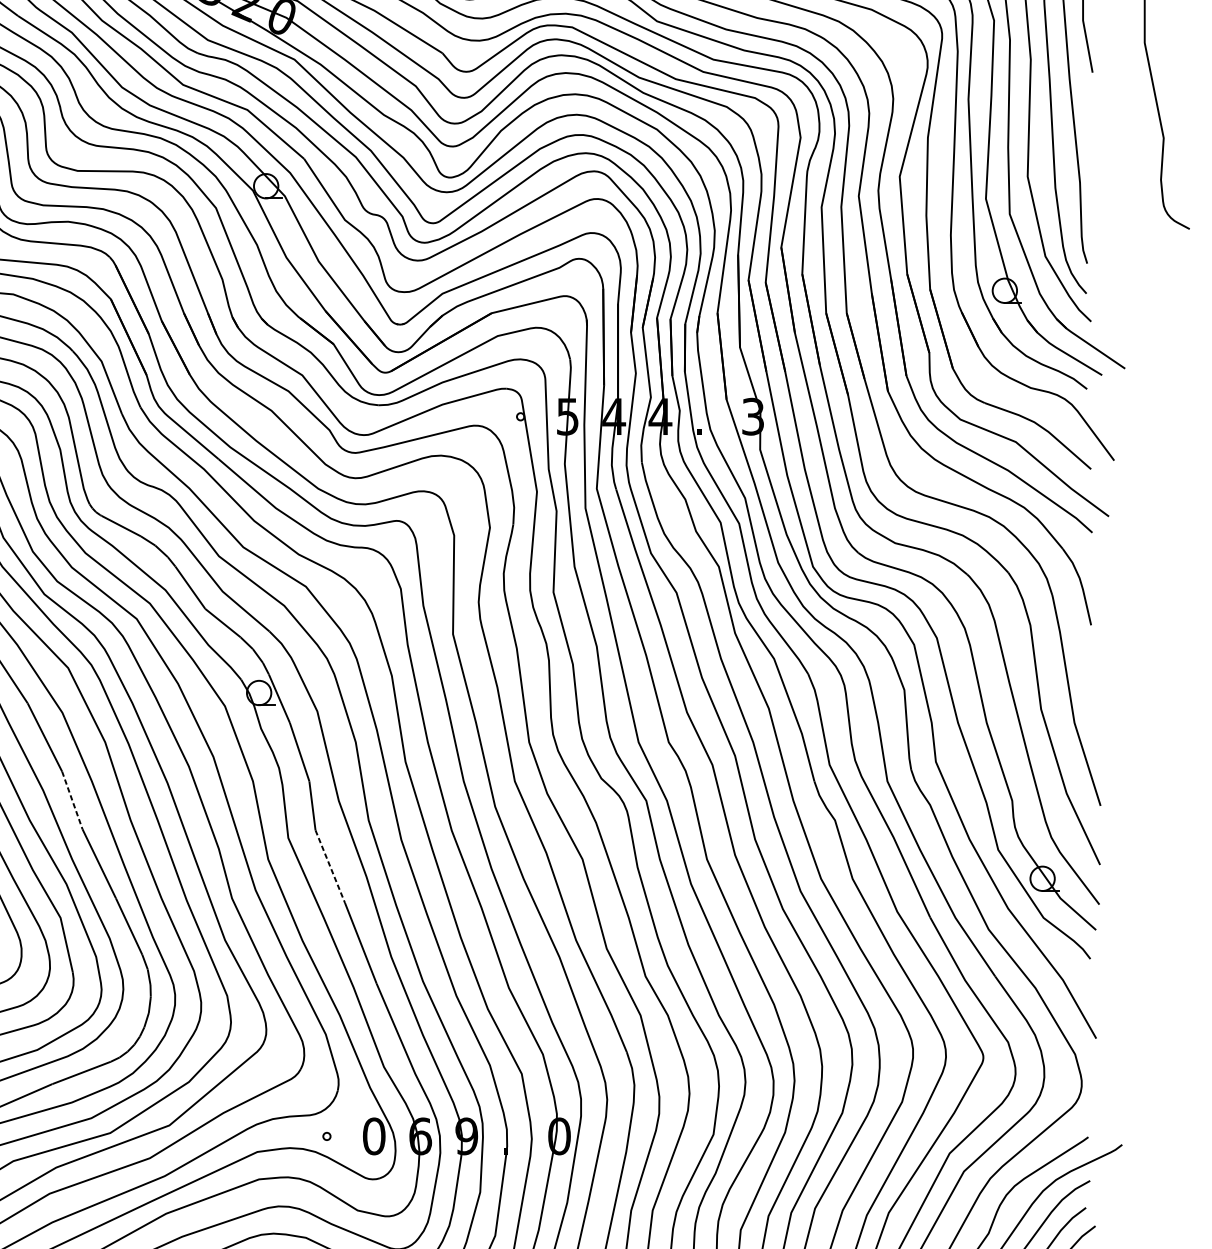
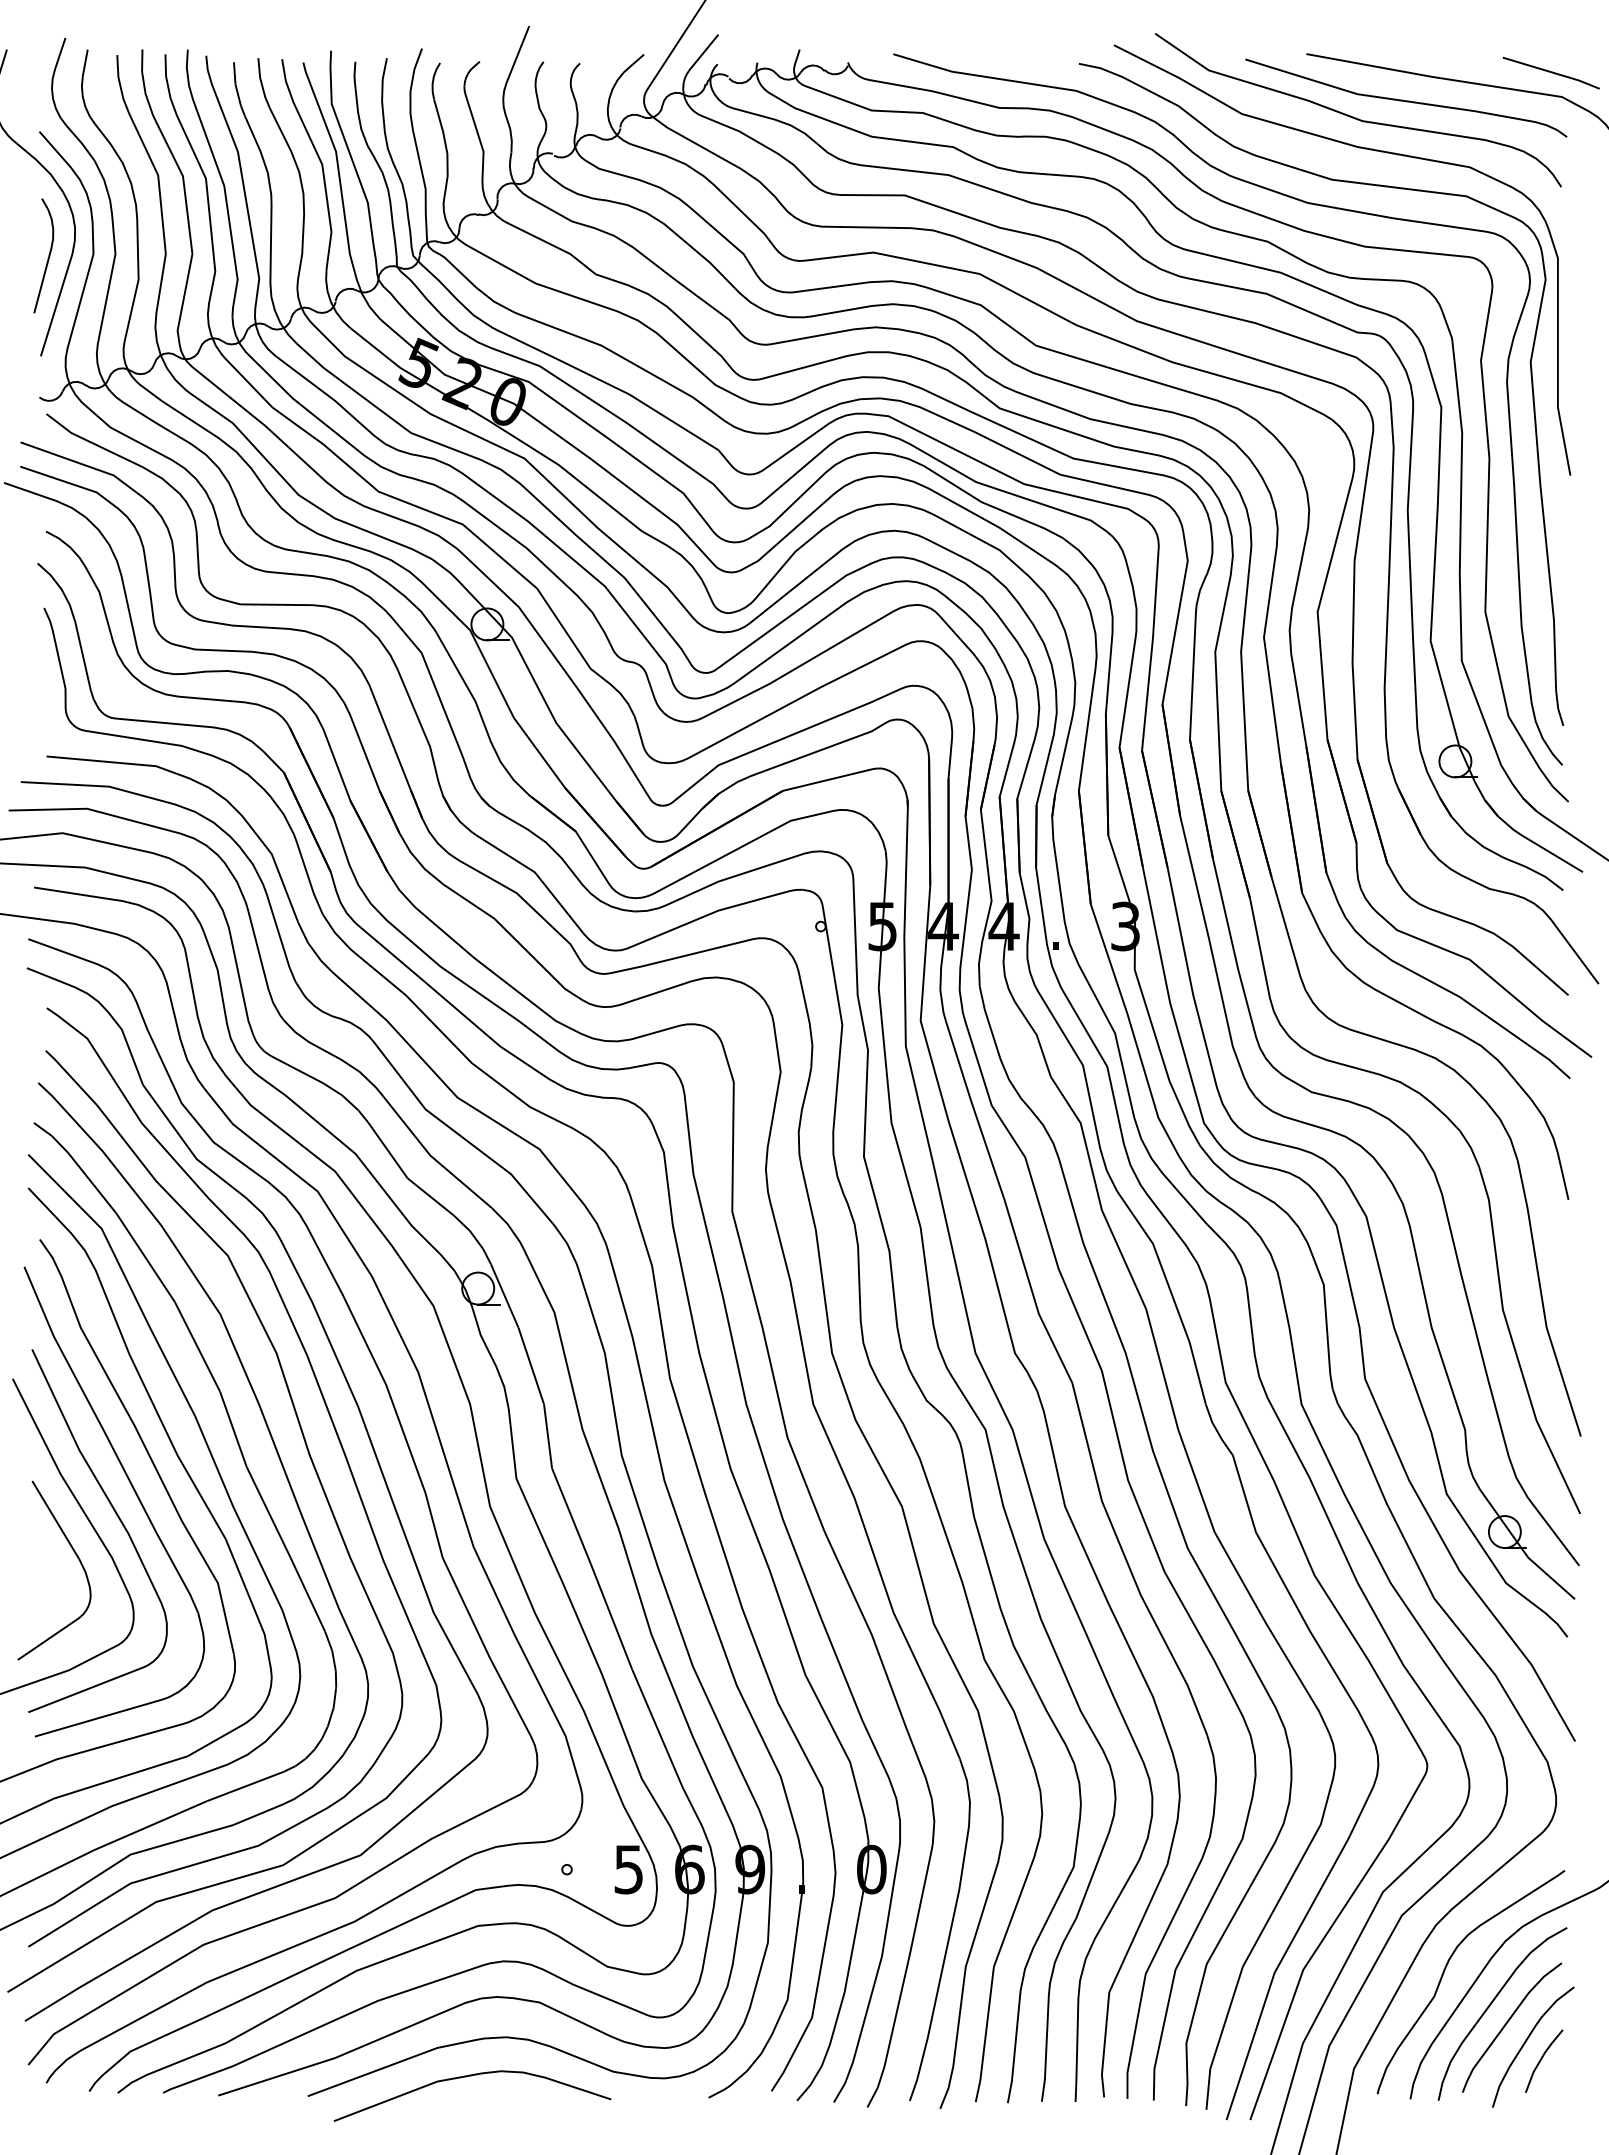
line: (72, 800) -> (233, 1429), dashed -> solid
line: (330, 866) -> (571, 1516), dashed -> solid
text: (373, 1136) -> (628, 1869), 0 -> 5

